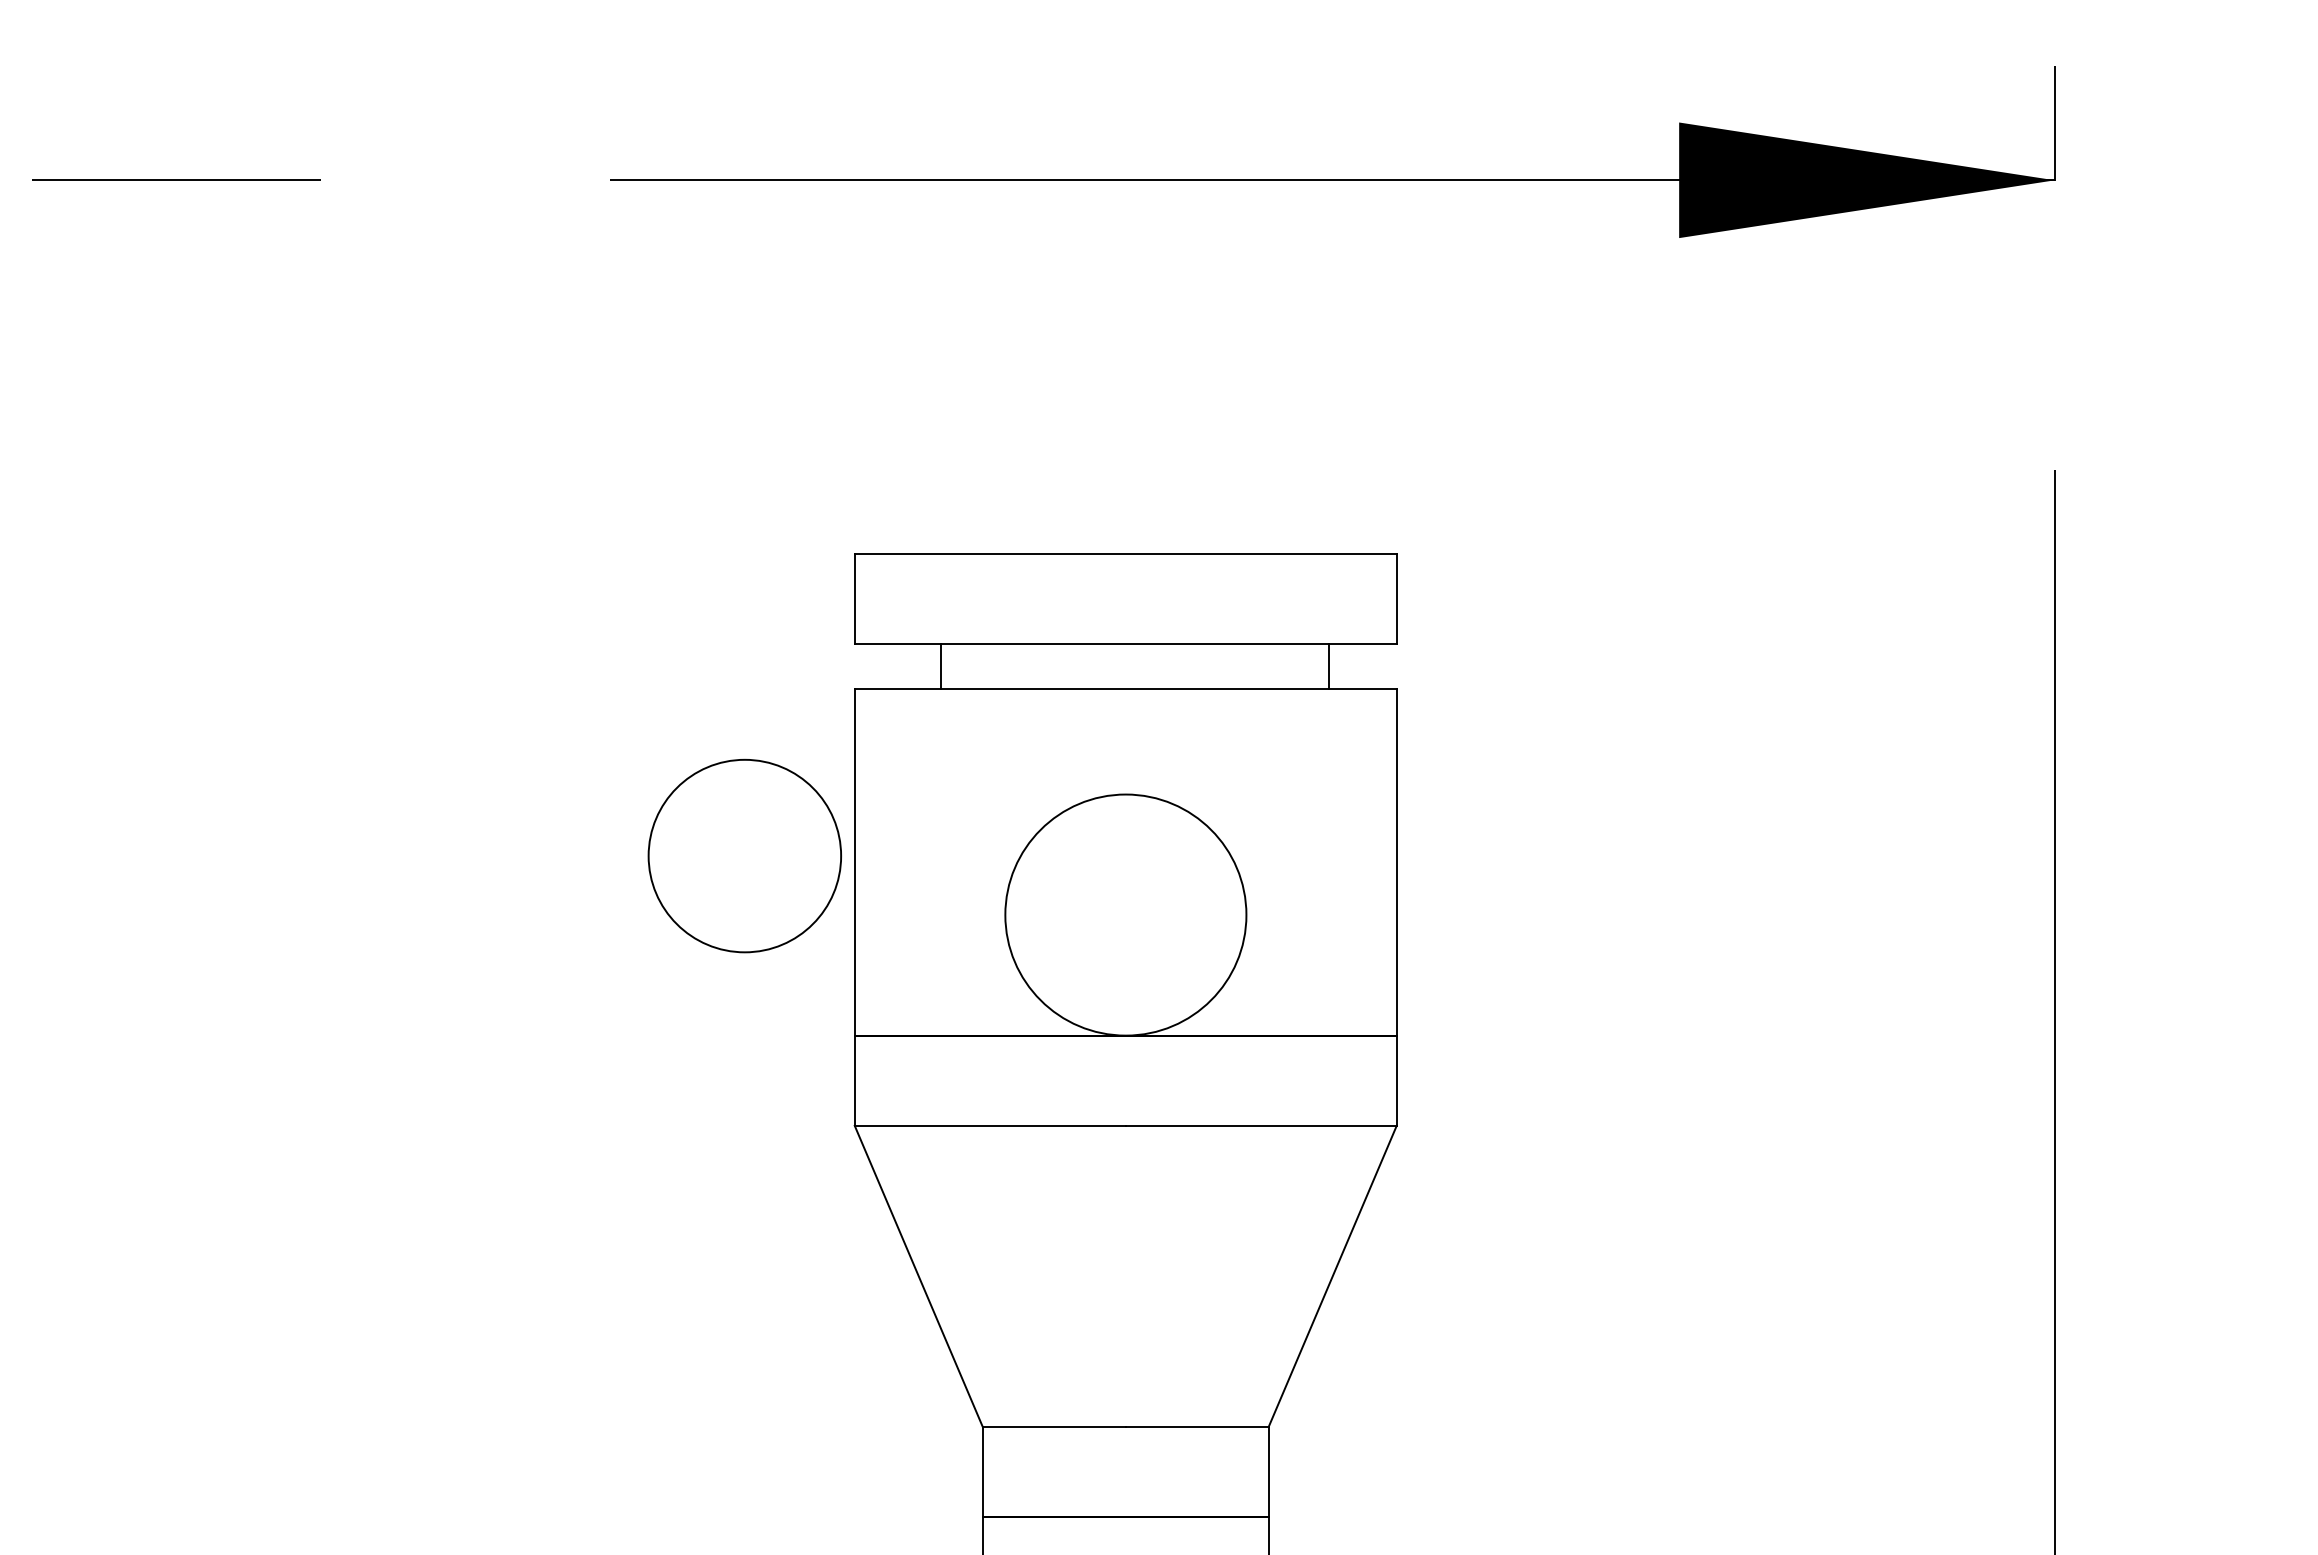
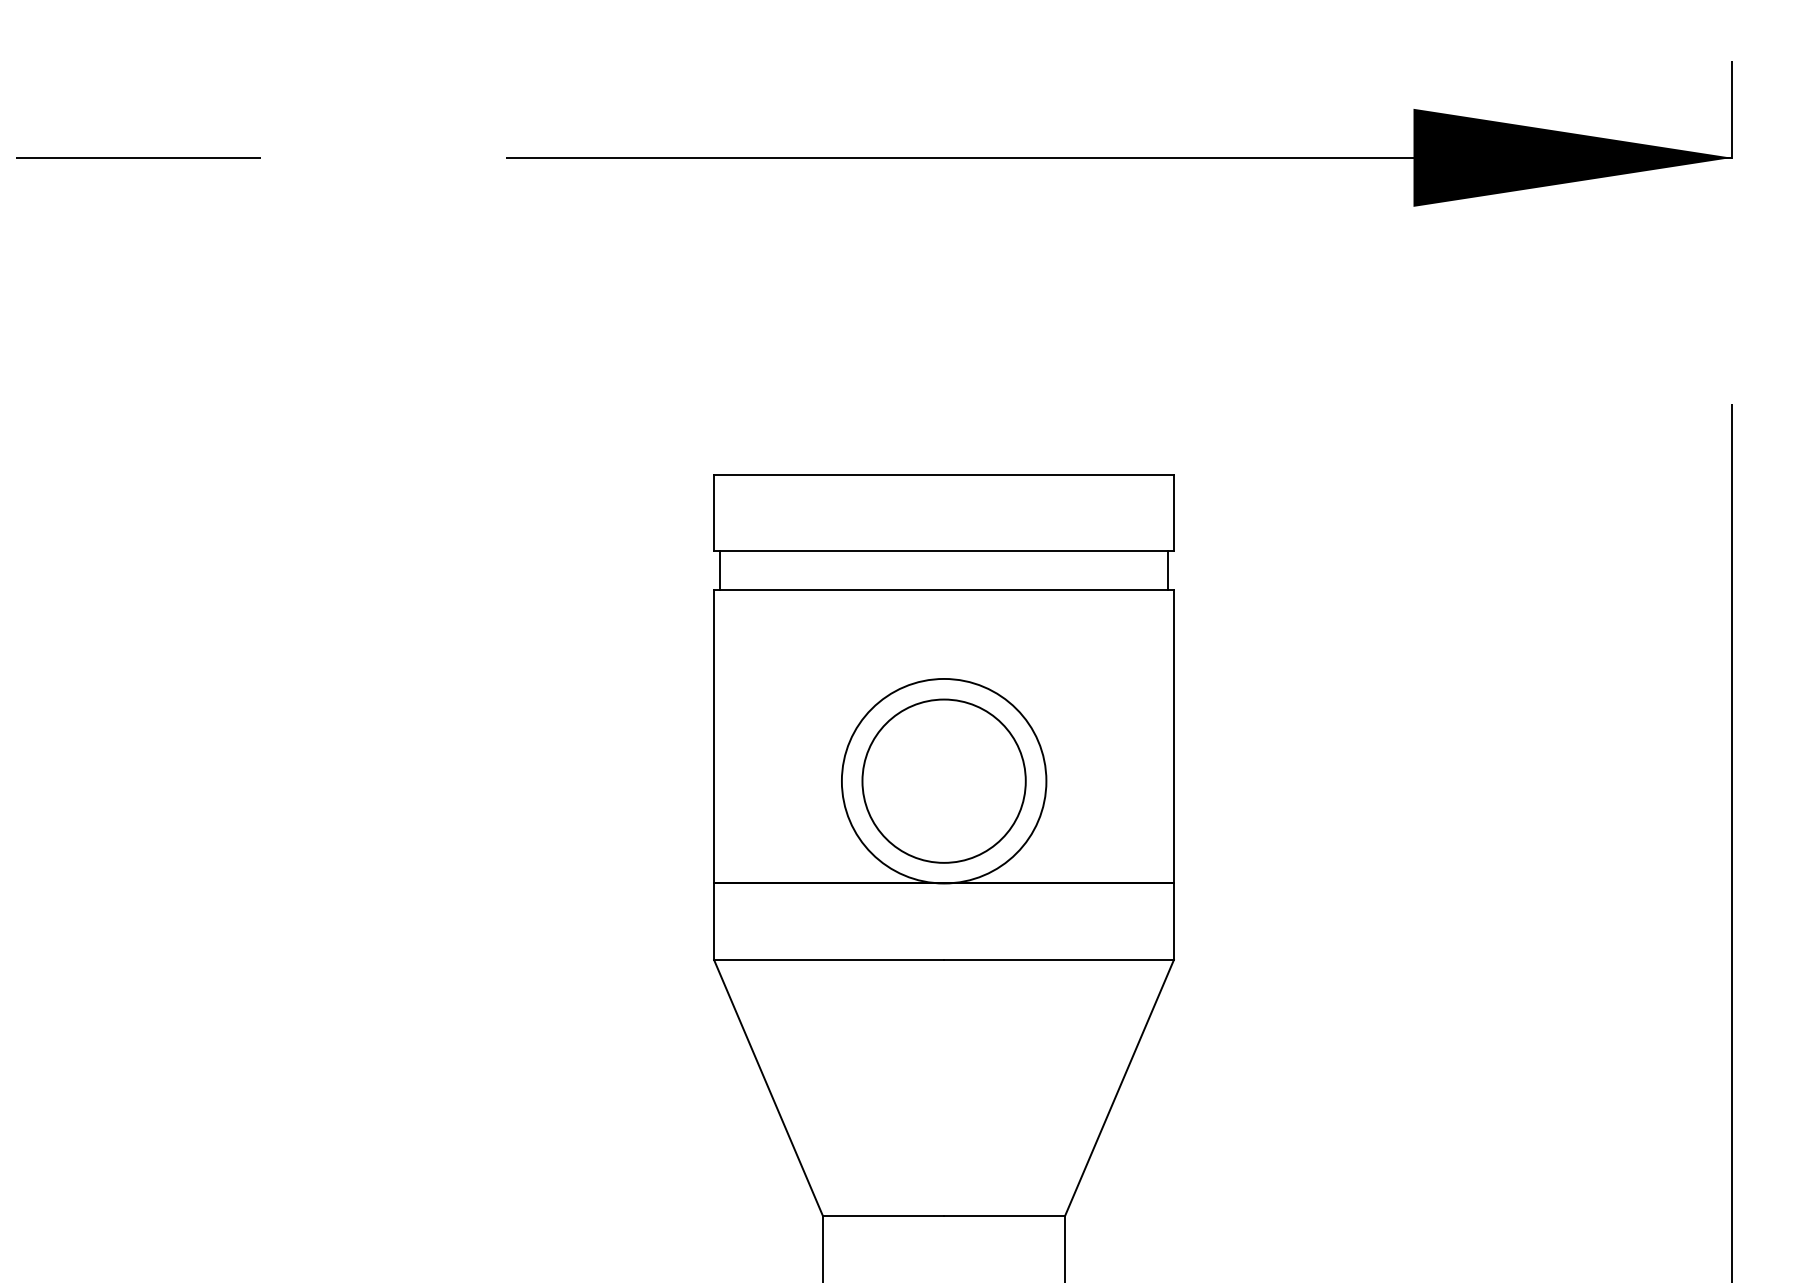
line: (941, 666) -> (720, 570), moved
line: (1329, 666) -> (1167, 570), moved
circle: (744, 855) -> (943, 780), moved

